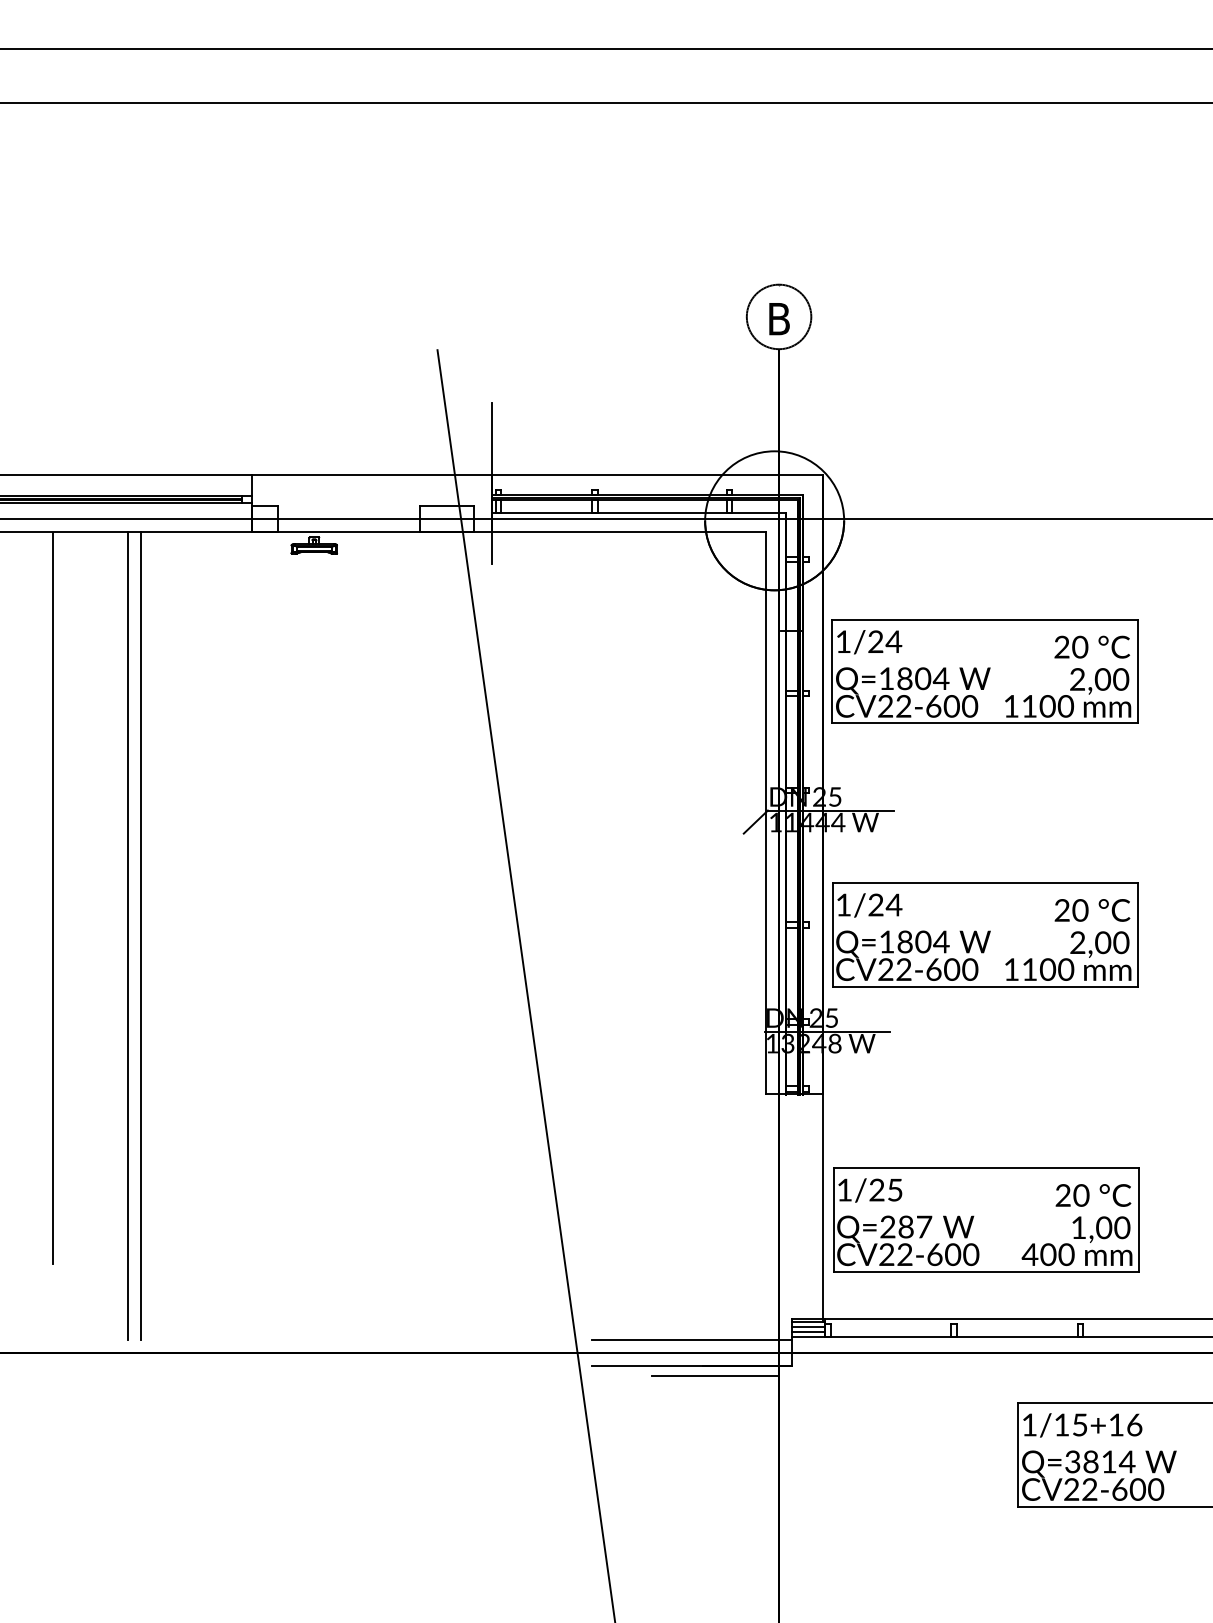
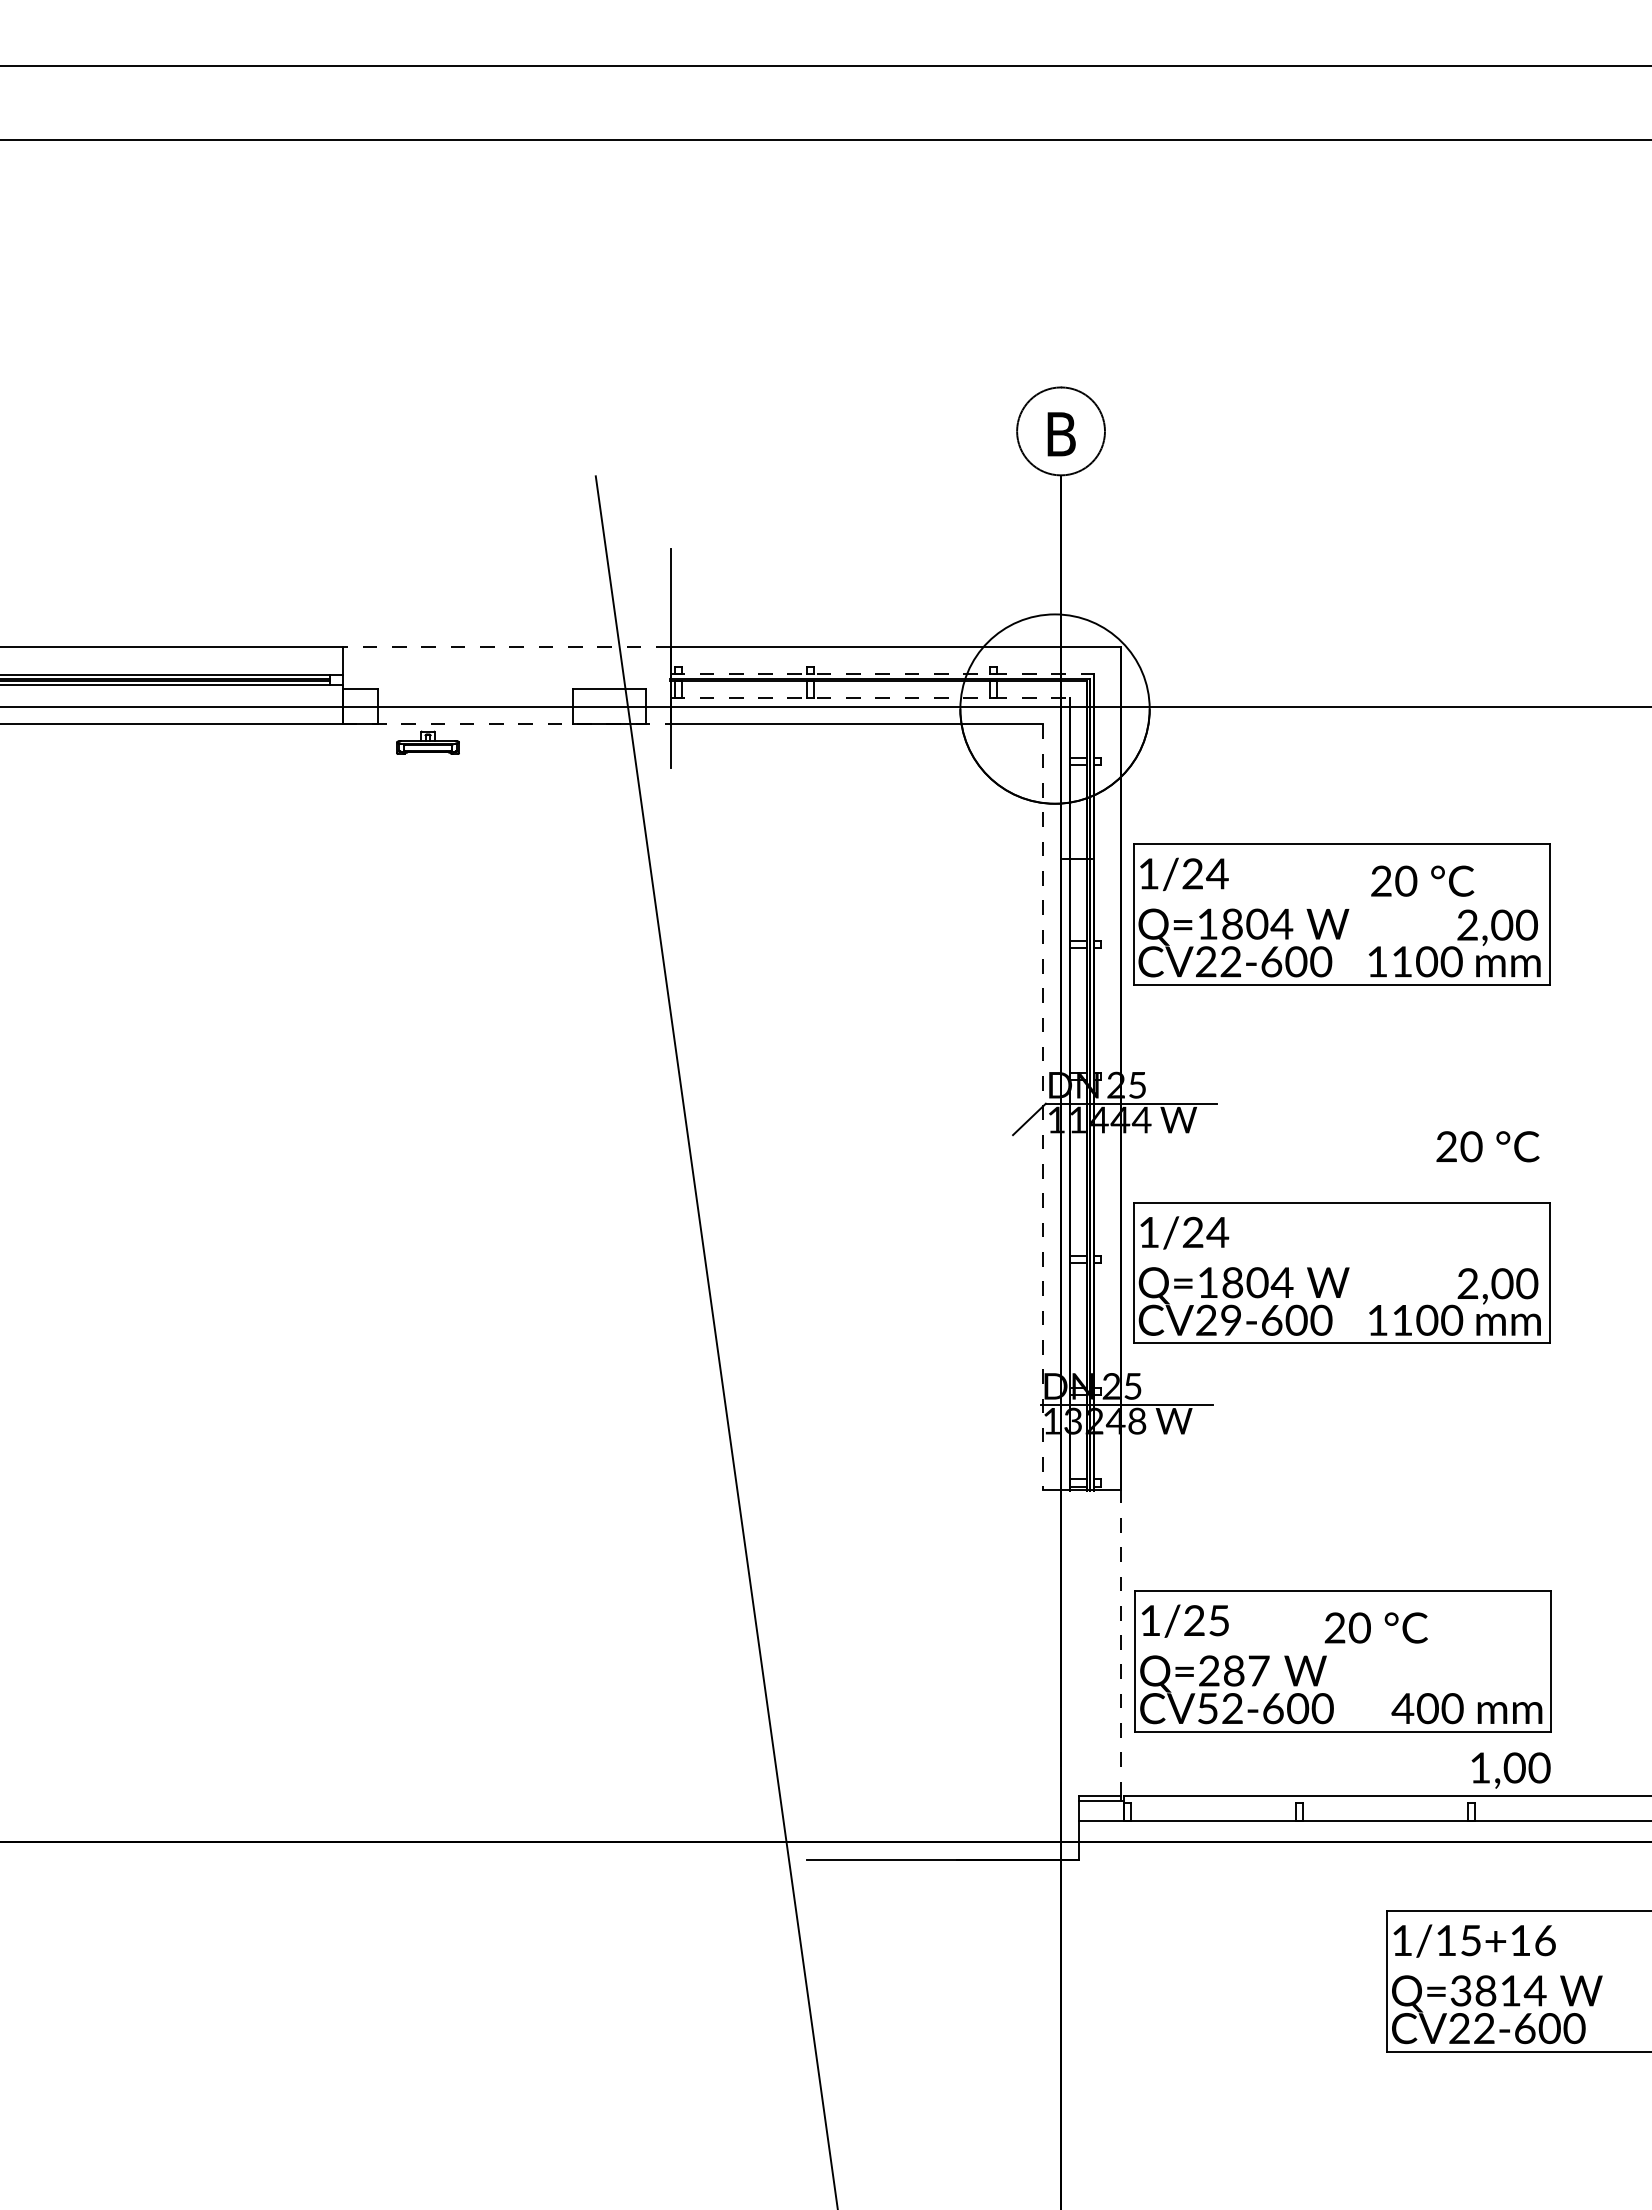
line: (371, 474) -> (506, 646), solid -> dashed
line: (647, 494) -> (882, 673), solid -> dashed
line: (639, 513) -> (870, 698), solid -> dashed
line: (371, 532) -> (506, 724), solid -> dashed
text: (1092, 646) -> (1422, 880), moved
line: (766, 813) -> (1043, 1107), solid -> dashed
line: (52, 898) -> (71, 1223), removed
text: (1092, 910) -> (1487, 1146), moved
line: (128, 935) -> (174, 1274), removed
line: (140, 935) -> (191, 1274), removed
text: (904, 969) -> (1231, 1320), CV22-600 -> CV29-600
text: (1092, 1195) -> (1375, 1627), moved
line: (823, 1206) -> (1121, 1642), solid -> dashed
text: (1100, 1229) -> (1510, 1770), moved
text: (886, 1254) -> (1207, 1708), CV22-600 -> CV52-600
line: (808, 1326) -> (1101, 1806), removed
line: (808, 1332) -> (1101, 1814), removed
line: (692, 1339) -> (942, 1824), removed
line: (714, 1375) -> (972, 1873), removed

